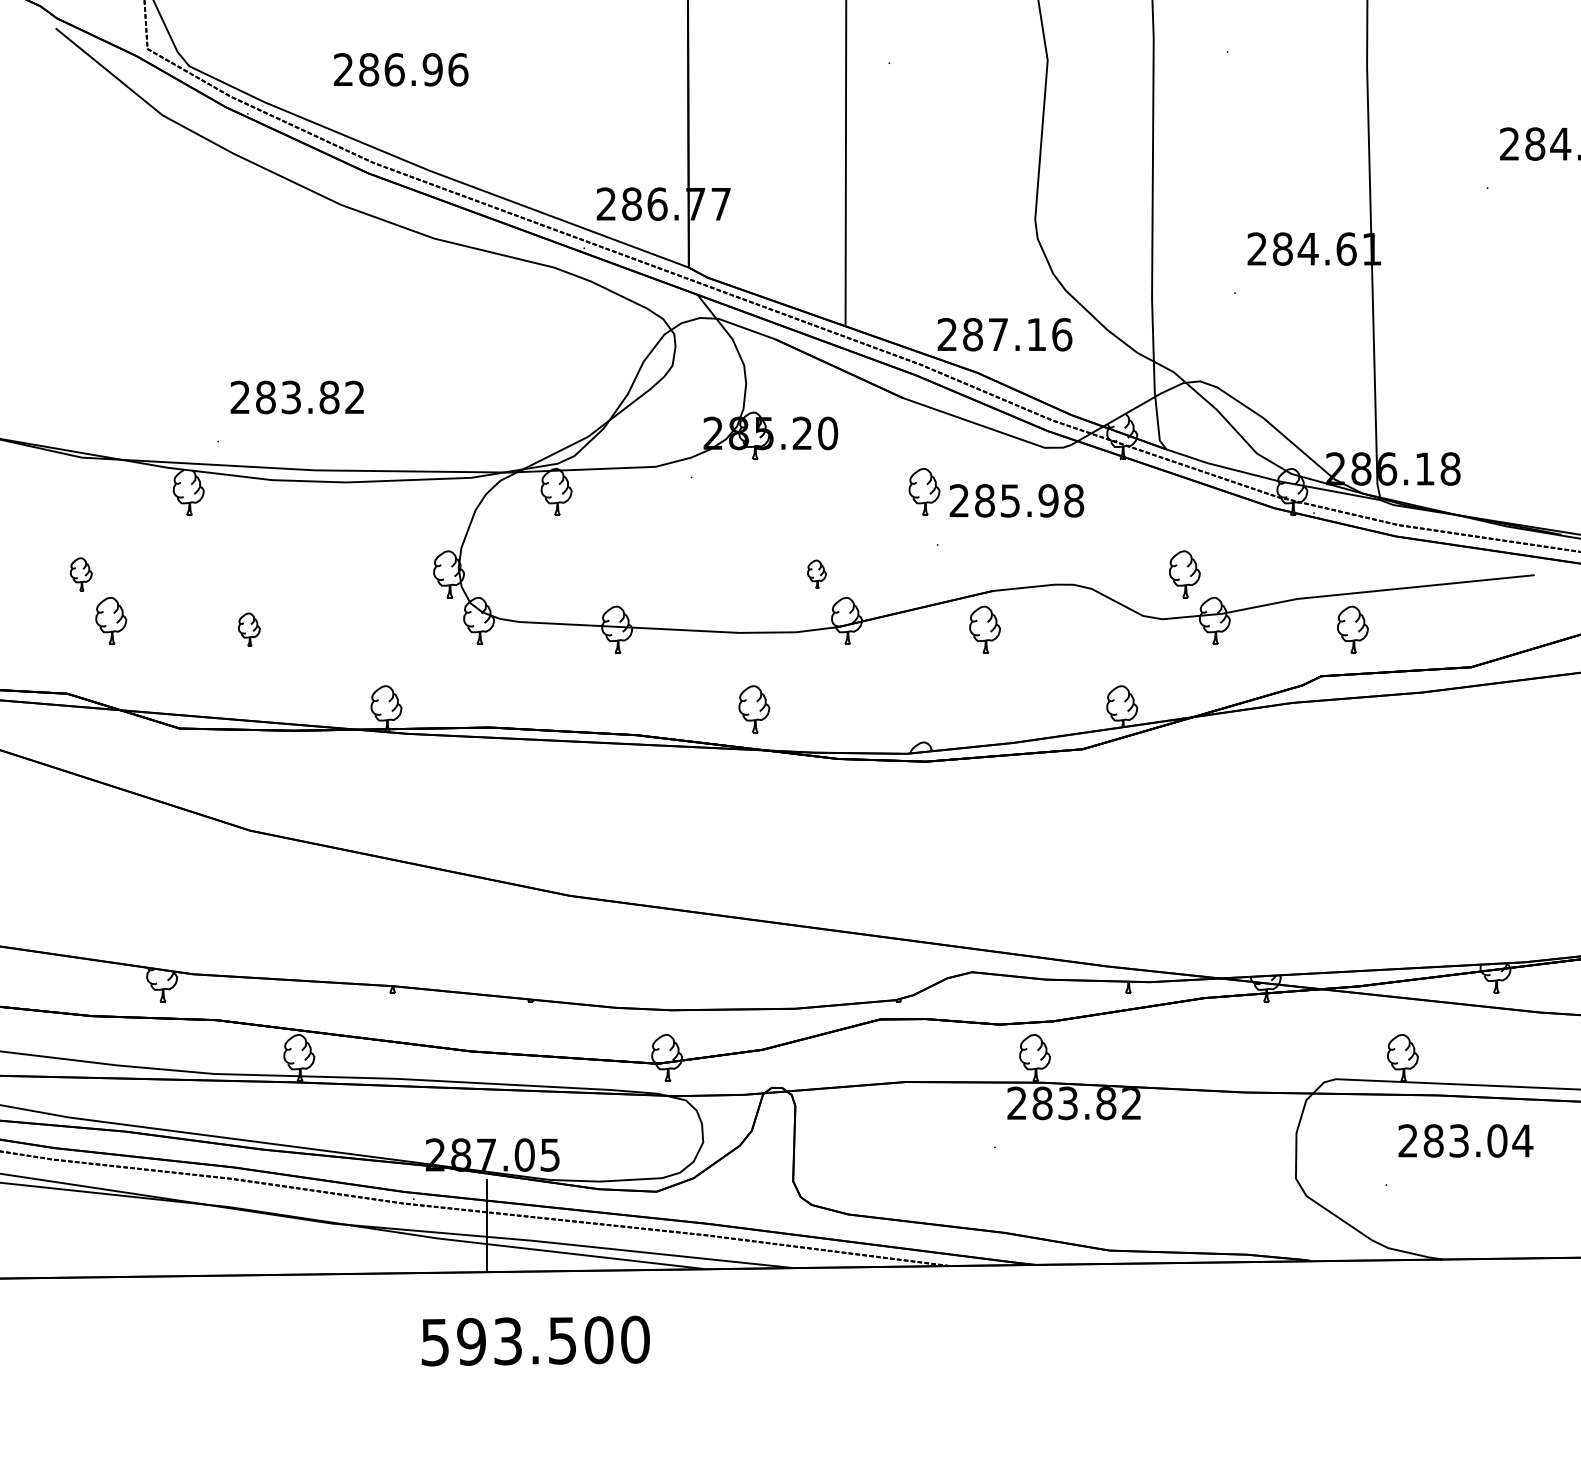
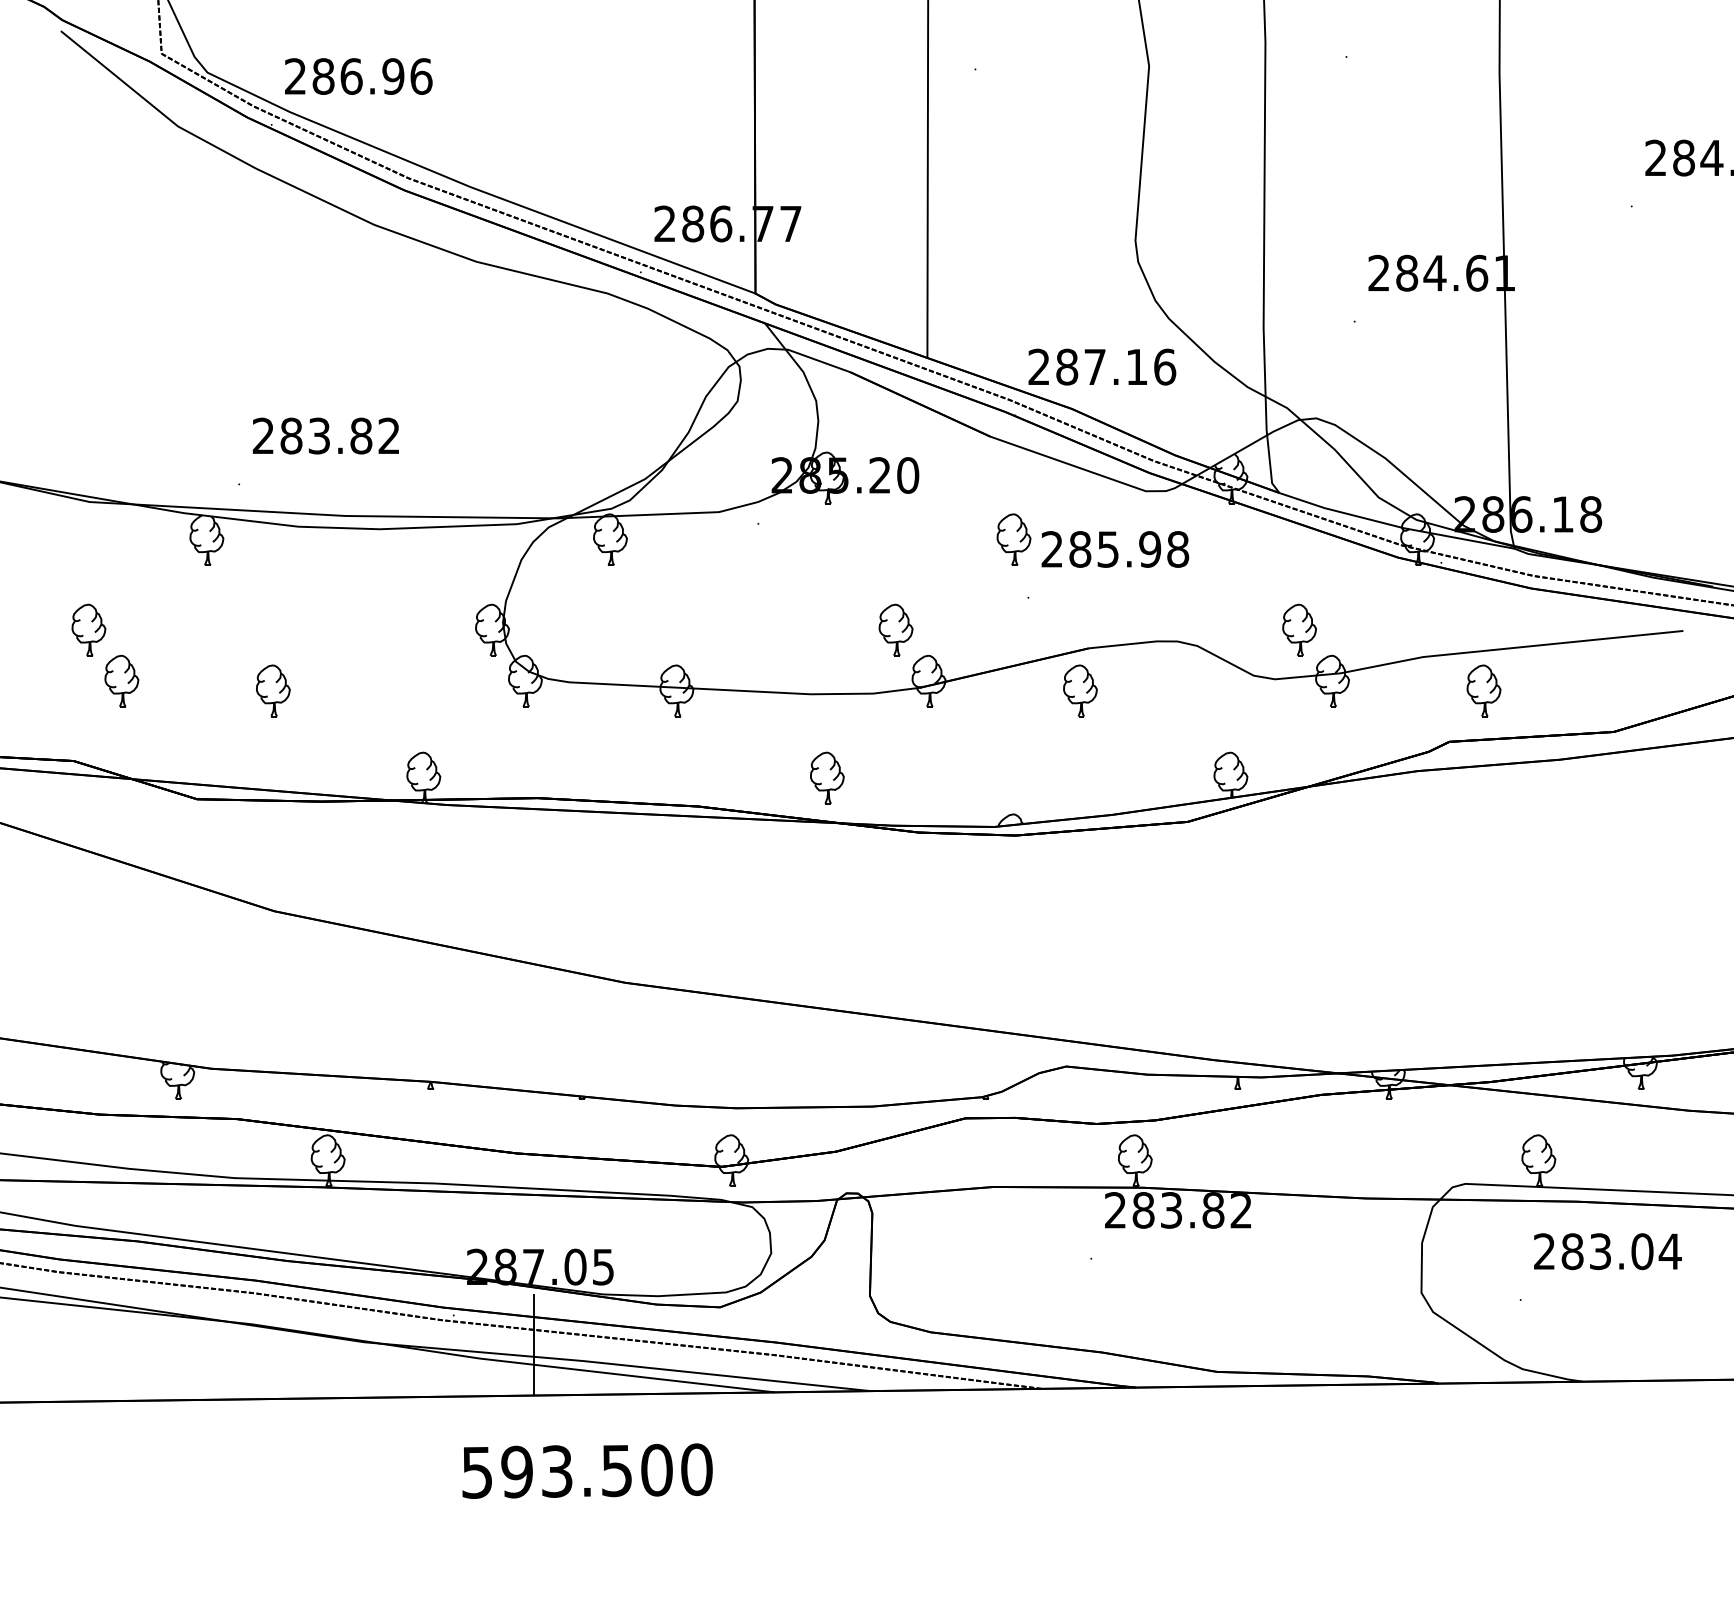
text: (401, 69) -> (359, 76), moved
part: (81, 574) -> (89, 630), size x1.43
part: (816, 574) -> (895, 630), size x1.67
part: (249, 629) -> (273, 690), size x1.43

